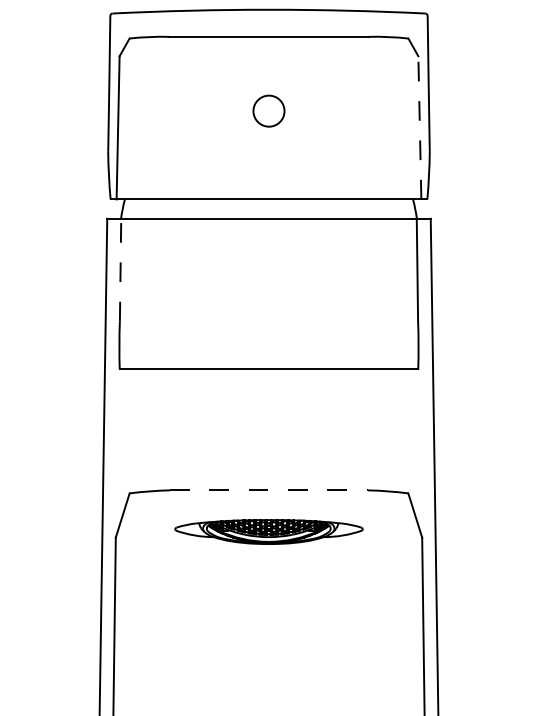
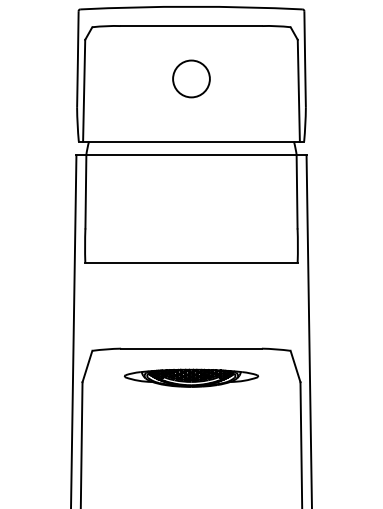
circle: (268, 110) -> (191, 78), size x1.67
line: (419, 127) -> (298, 90), dashed -> solid
line: (120, 269) -> (85, 191), dashed -> solid
line: (268, 490) -> (191, 348), dashed -> solid

